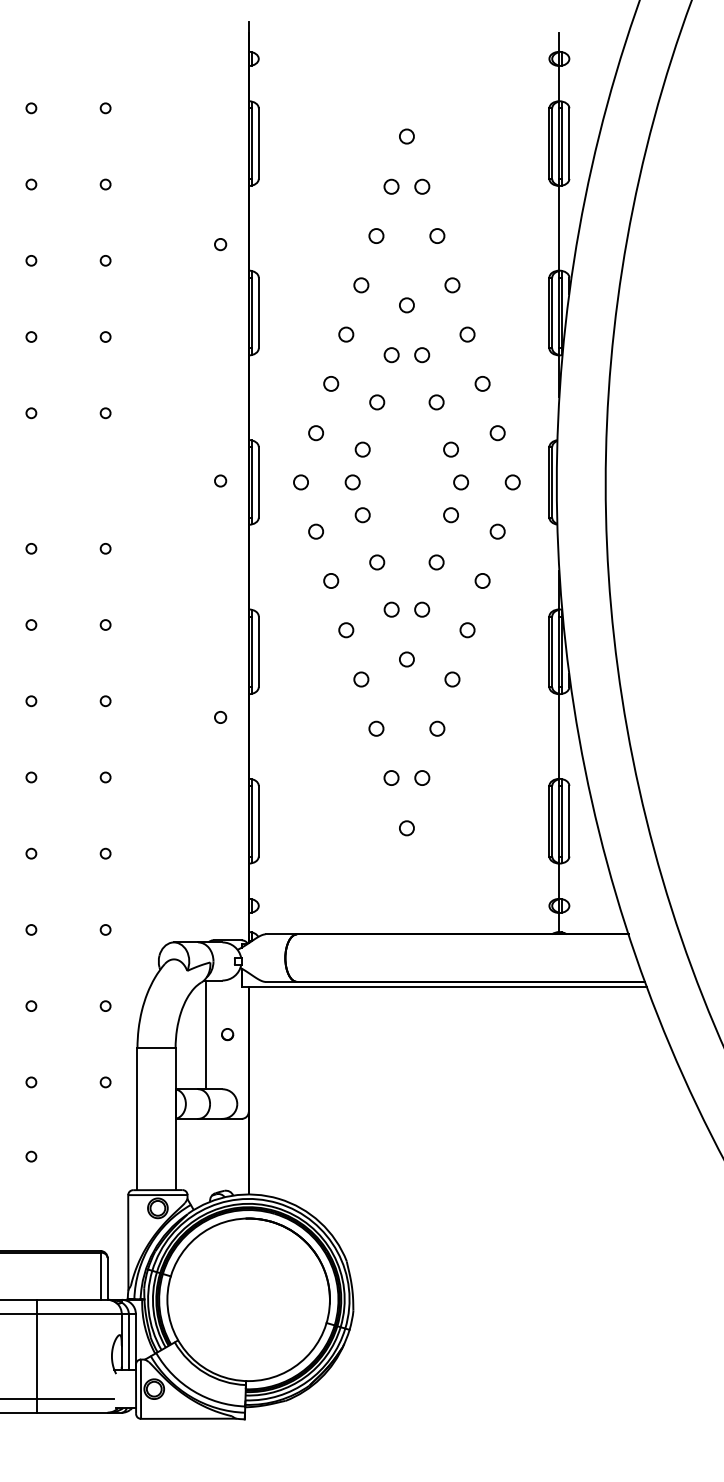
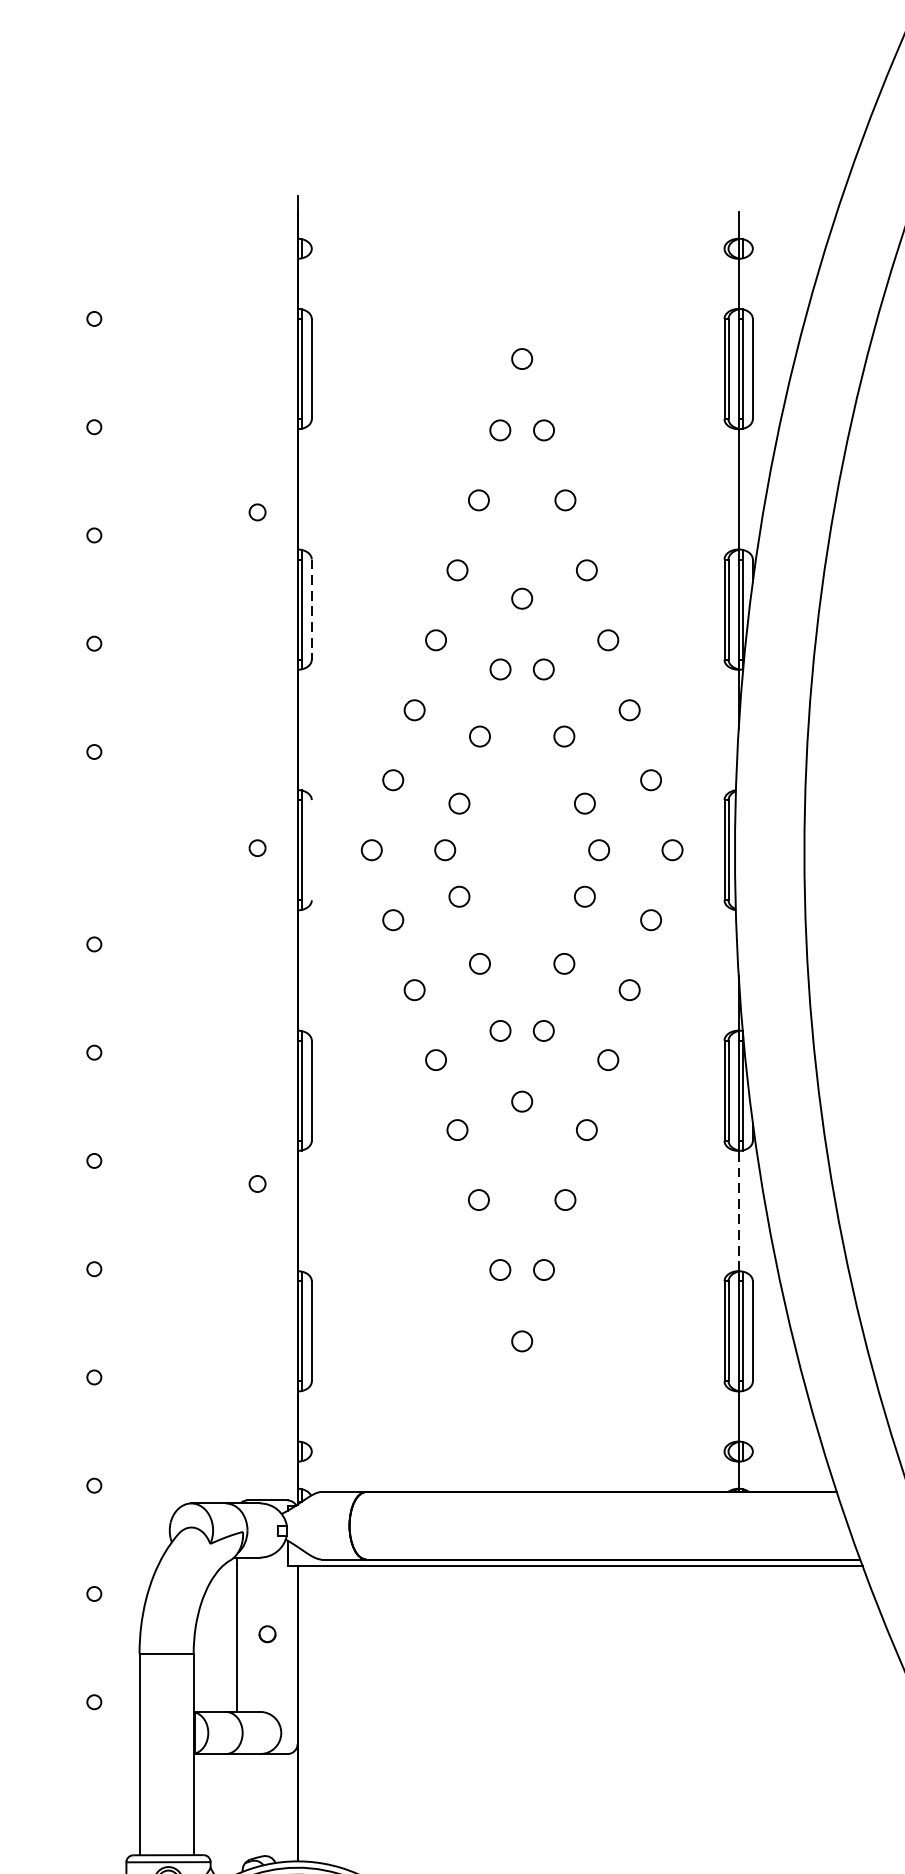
line: (258, 313) -> (311, 610), solid -> dashed
line: (258, 482) -> (311, 850), removed
line: (559, 736) -> (738, 1211), solid -> dashed

